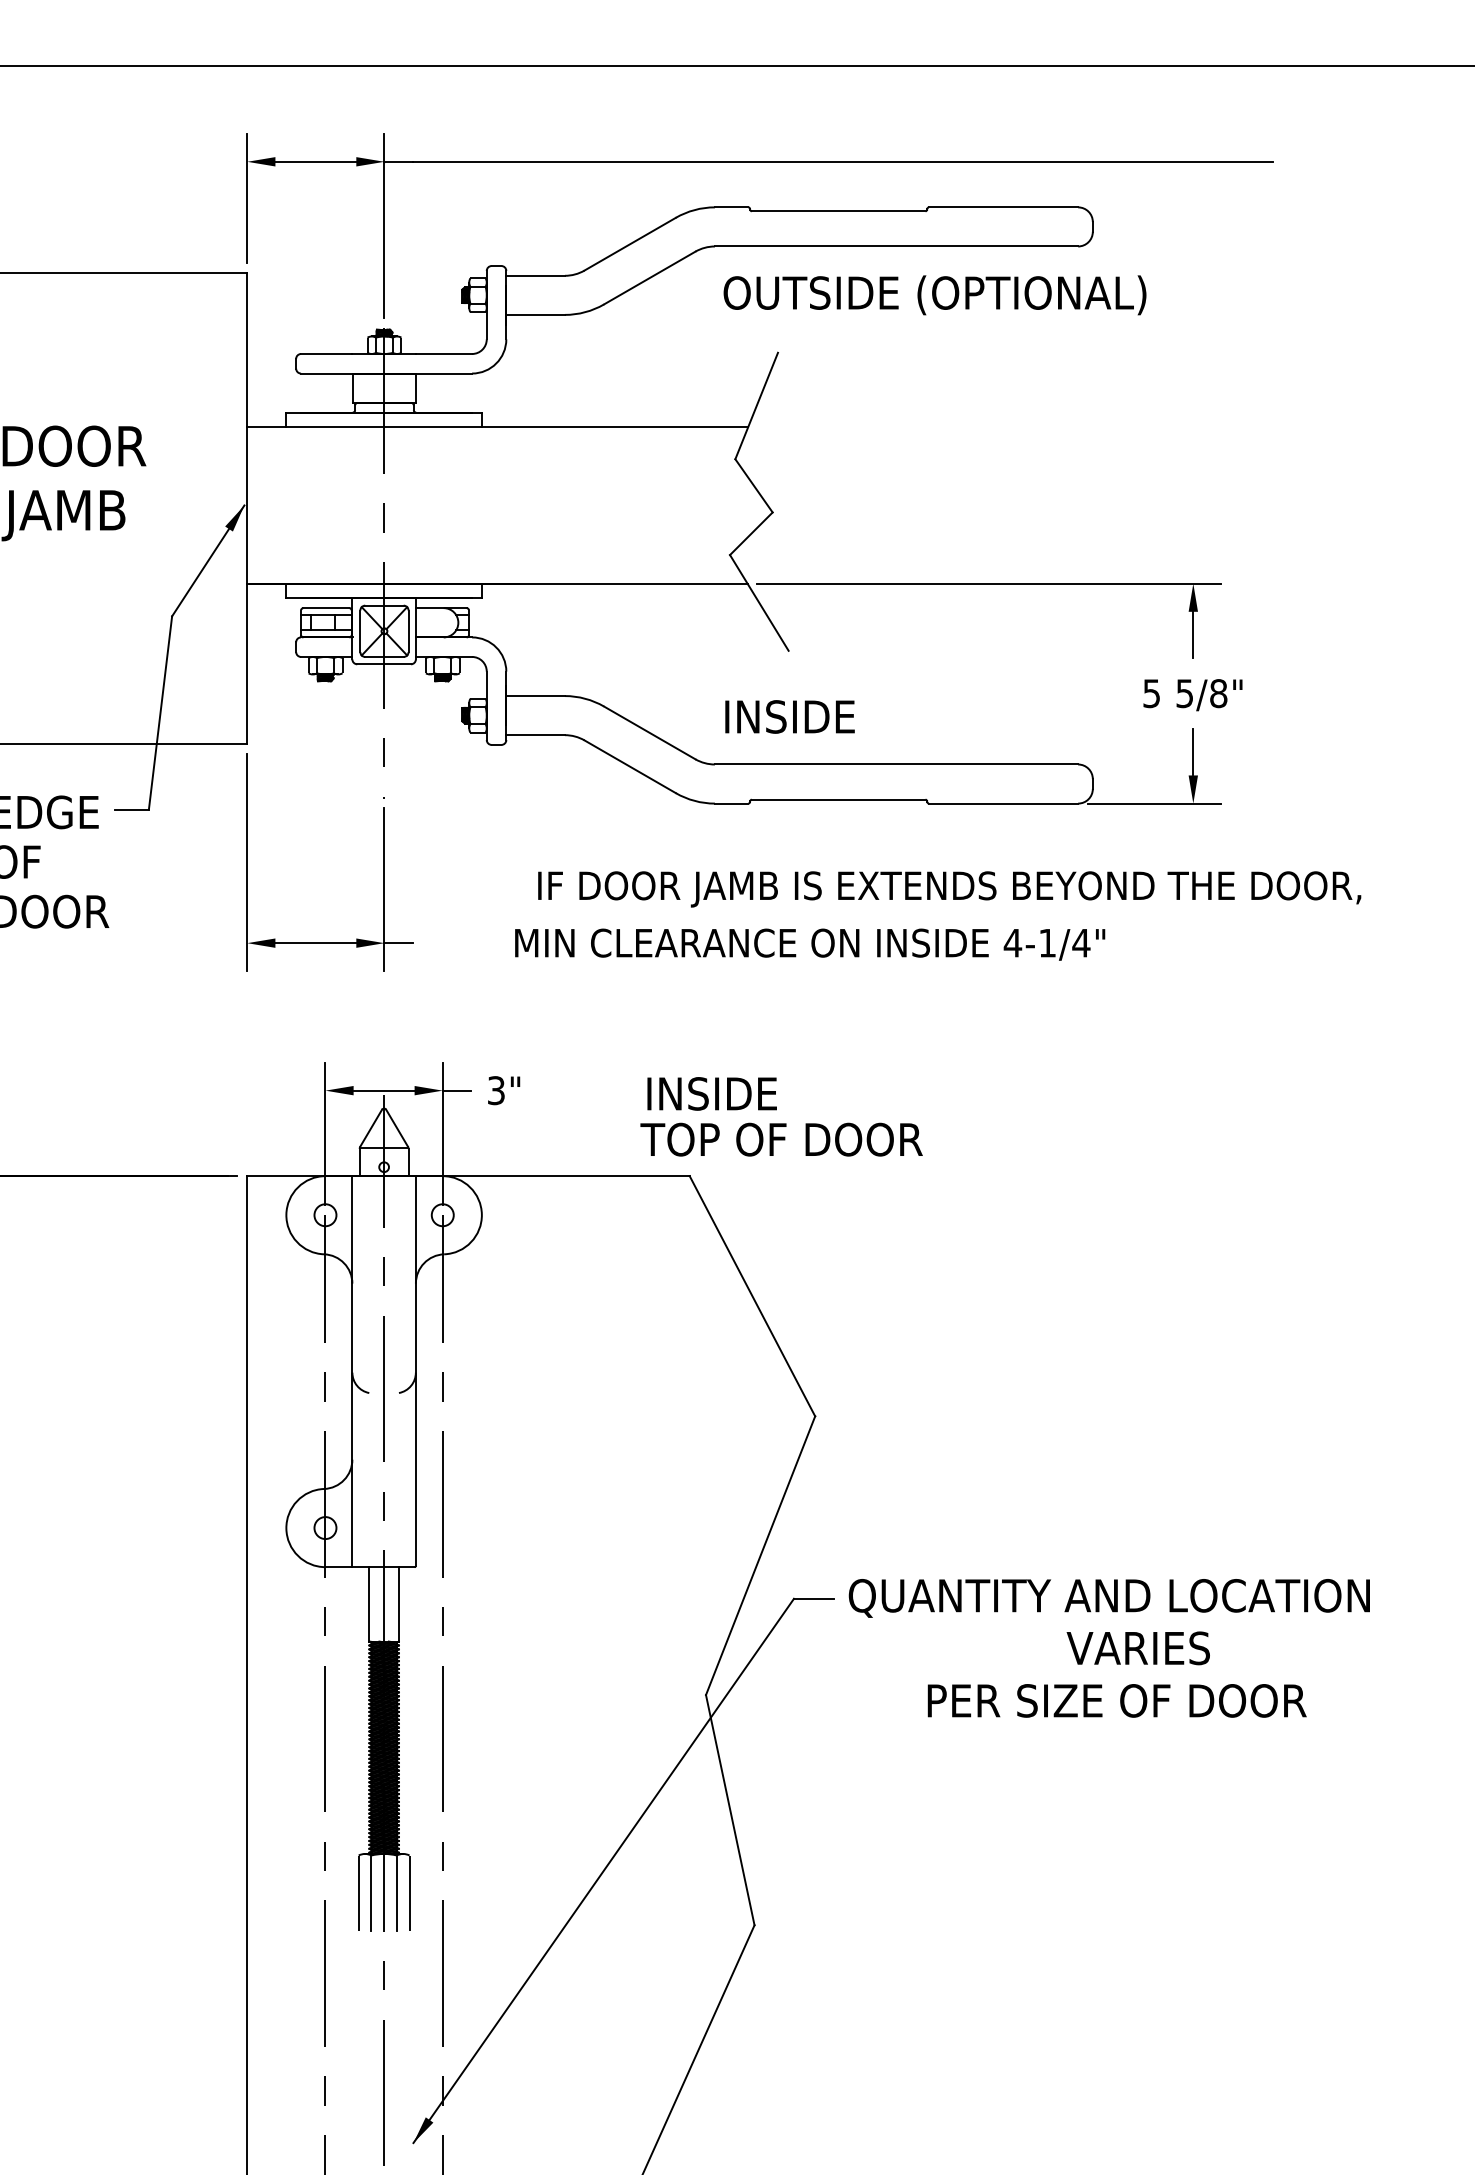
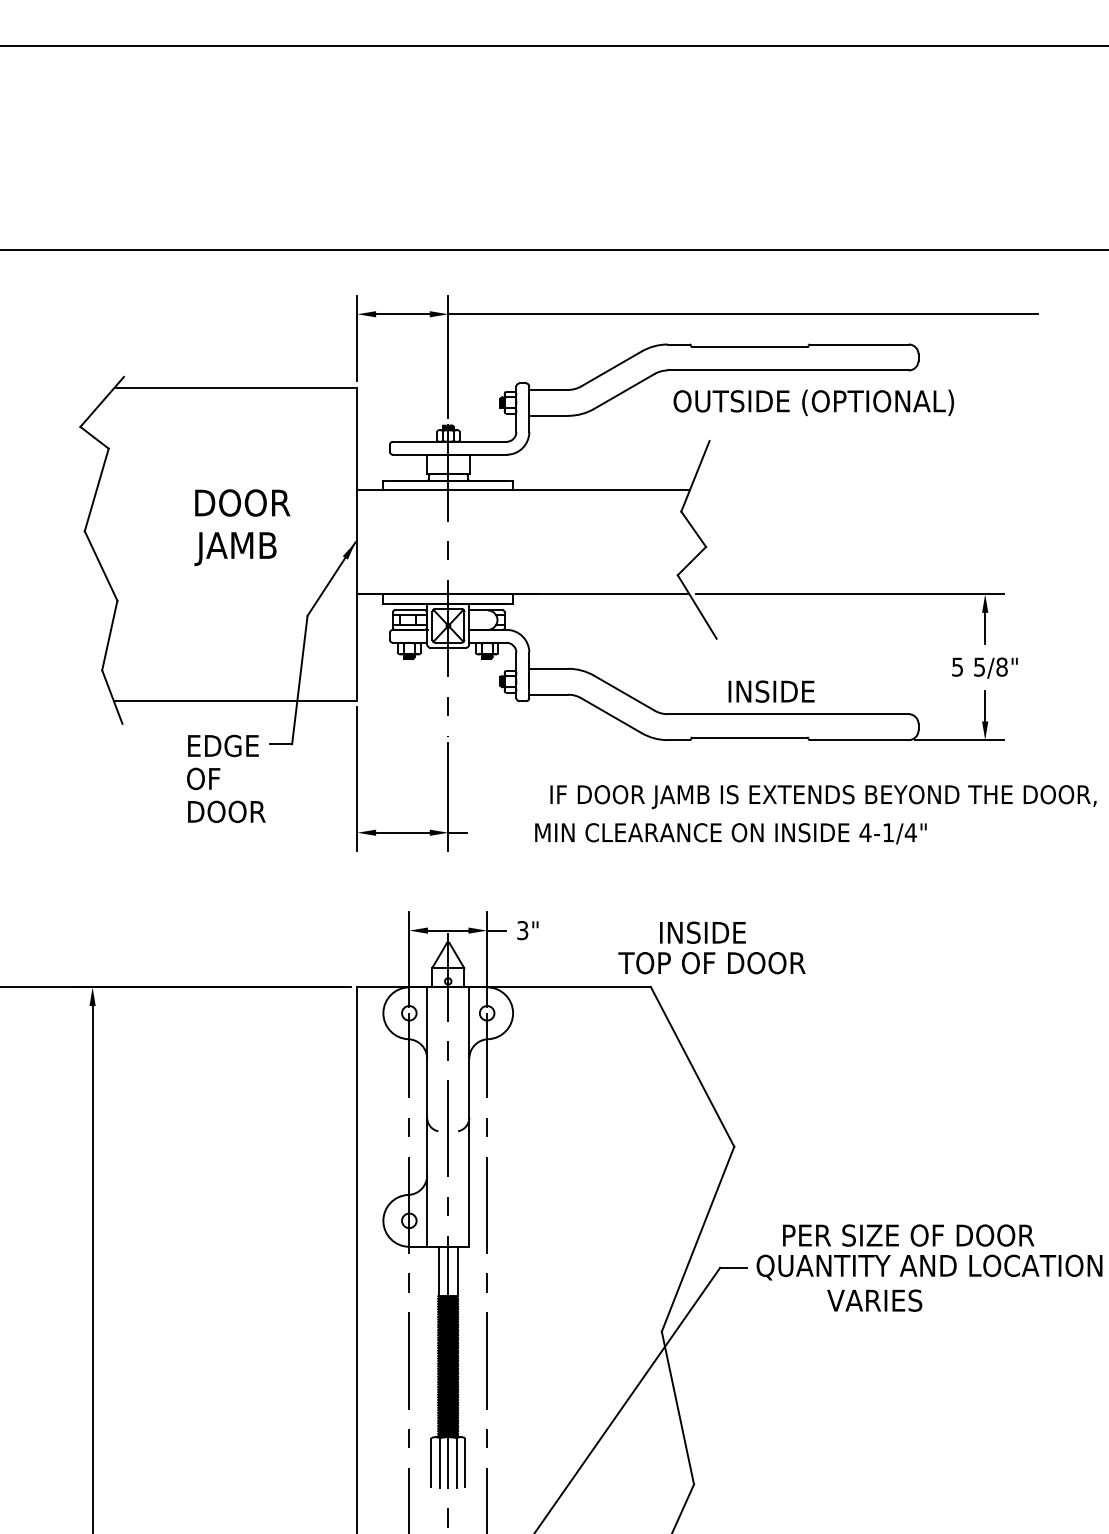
text: (789, 716) -> (771, 691), moved
text: (711, 1093) -> (702, 932), moved
text: (1138, 1648) -> (874, 1300), moved
text: (1116, 1700) -> (908, 1235), moved

